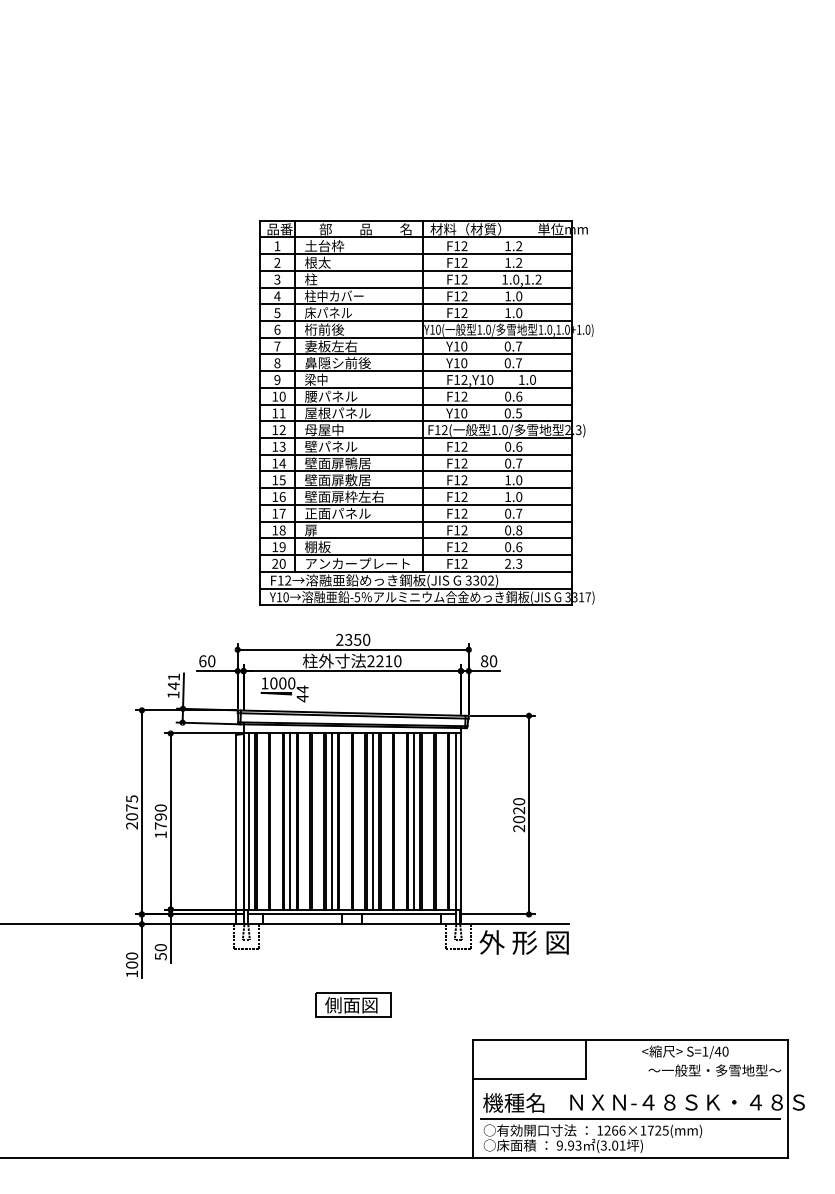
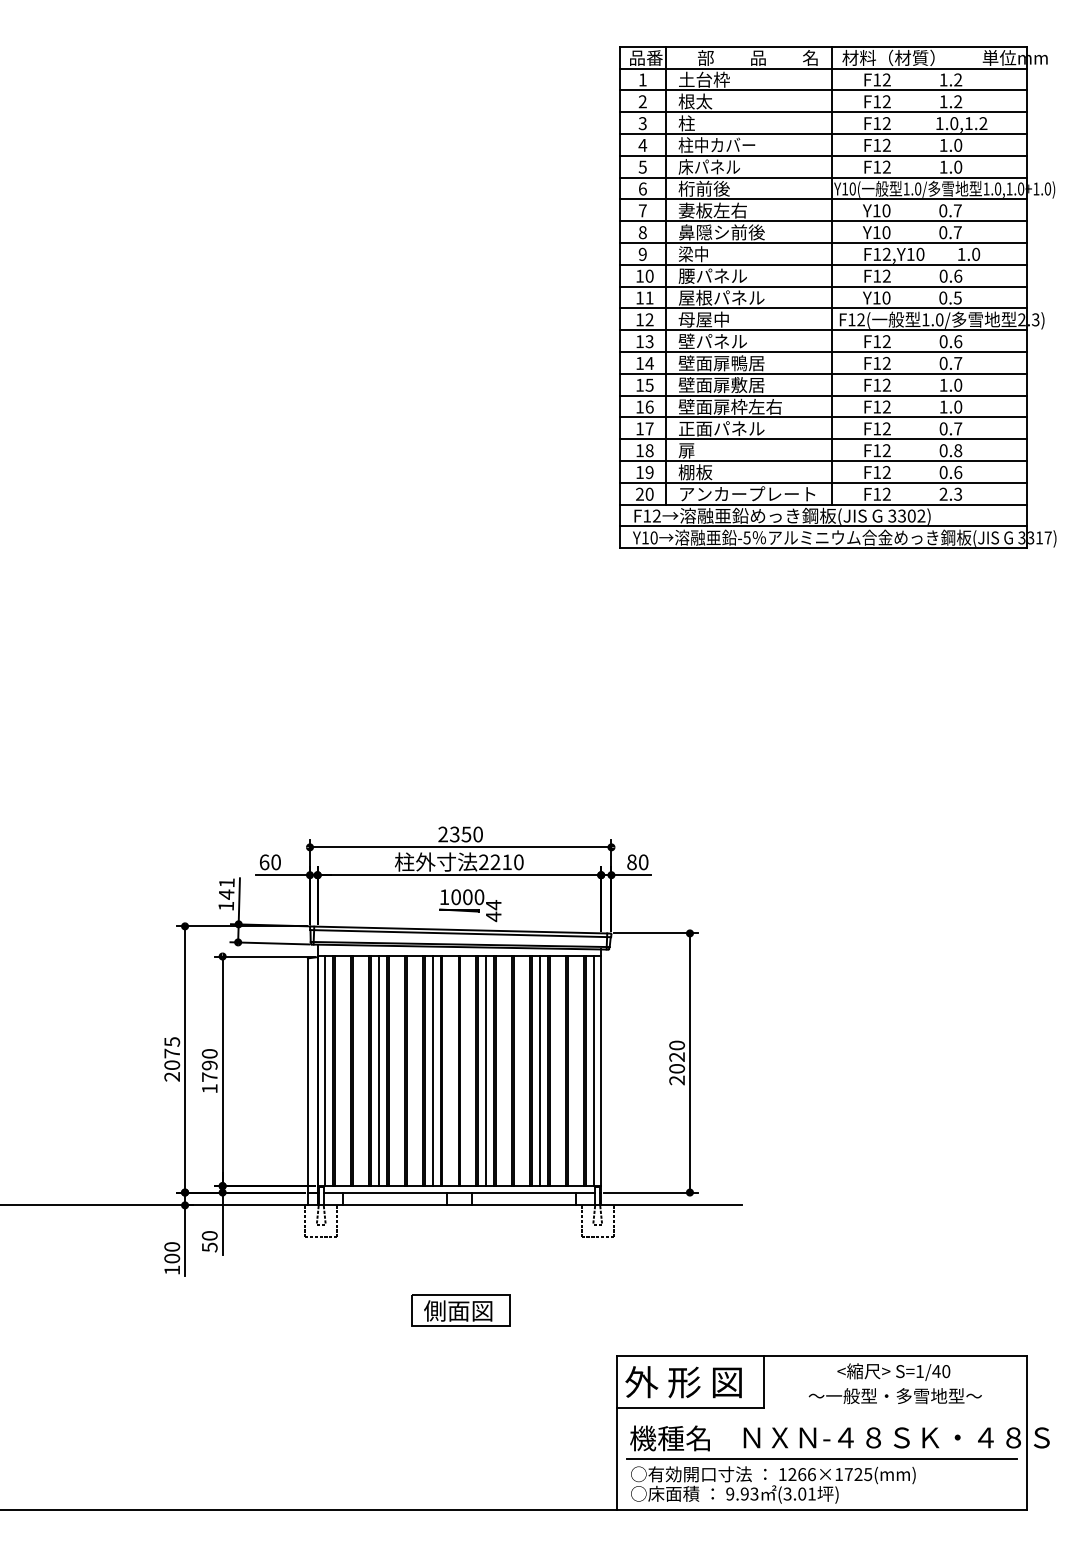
part: (426, 412) -> (837, 297), moved
part: (284, 689) -> (470, 905), moved
text: (524, 942) -> (683, 1382), moved
text: (714, 1070) -> (894, 1396), moved

